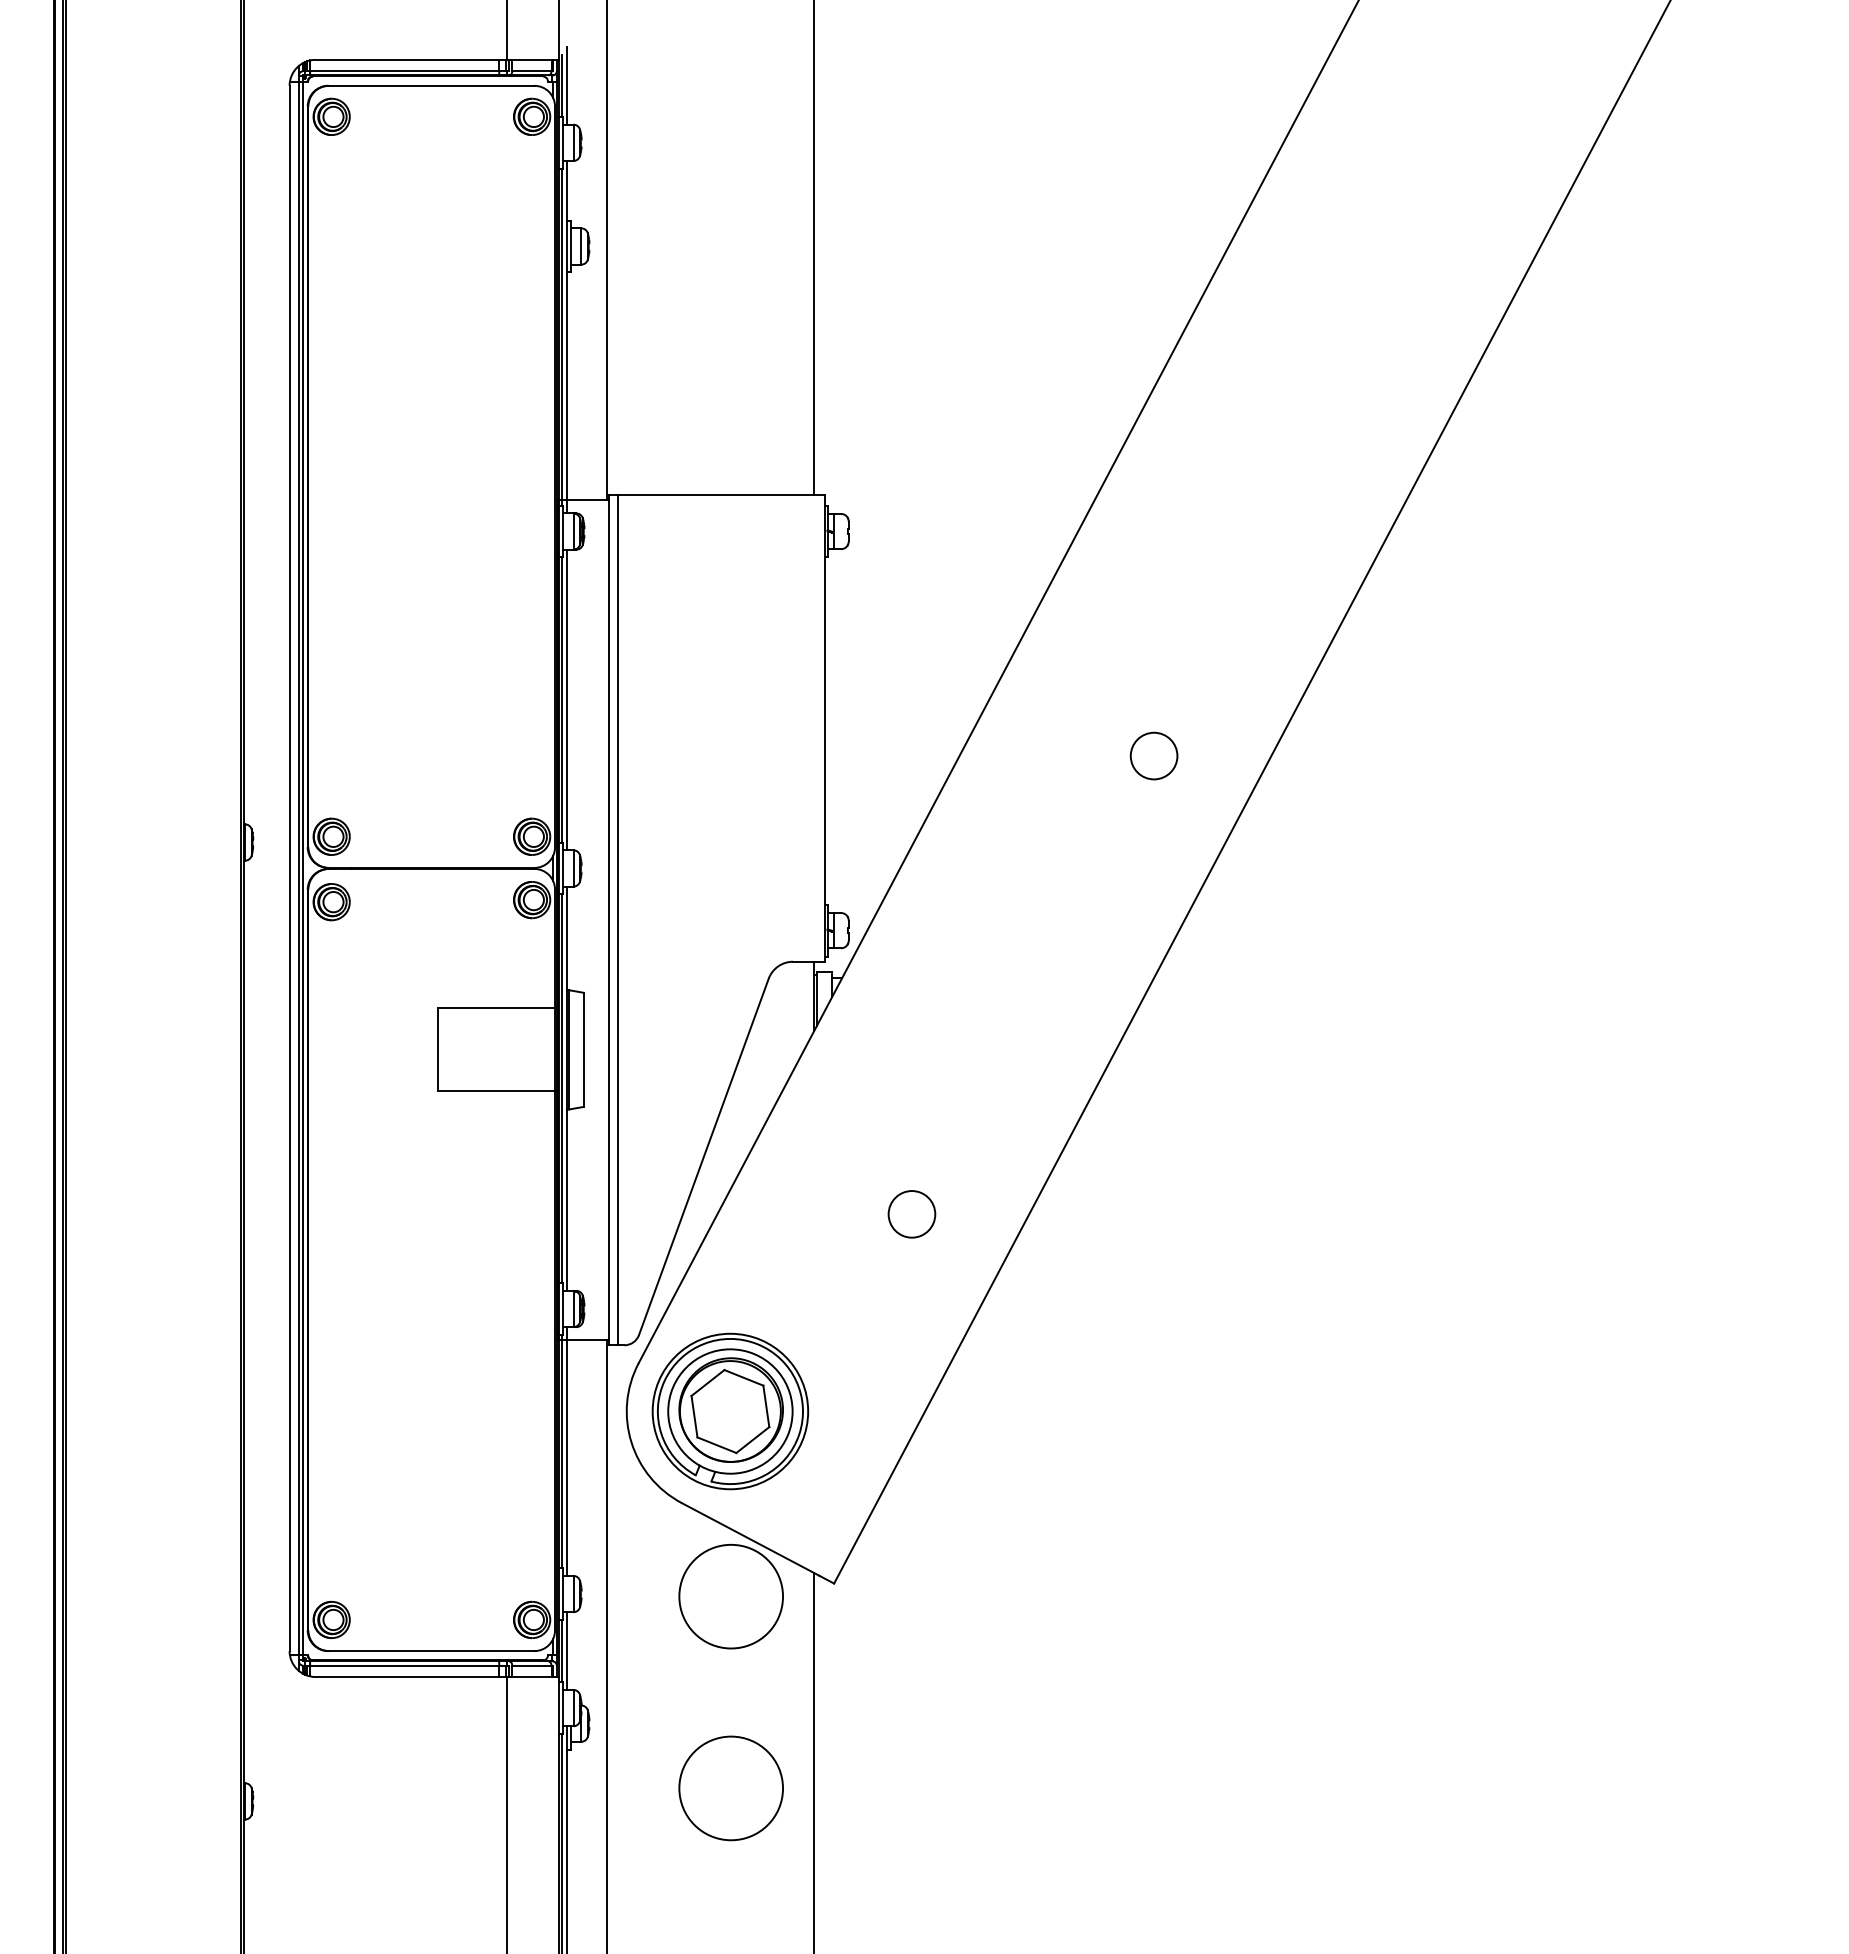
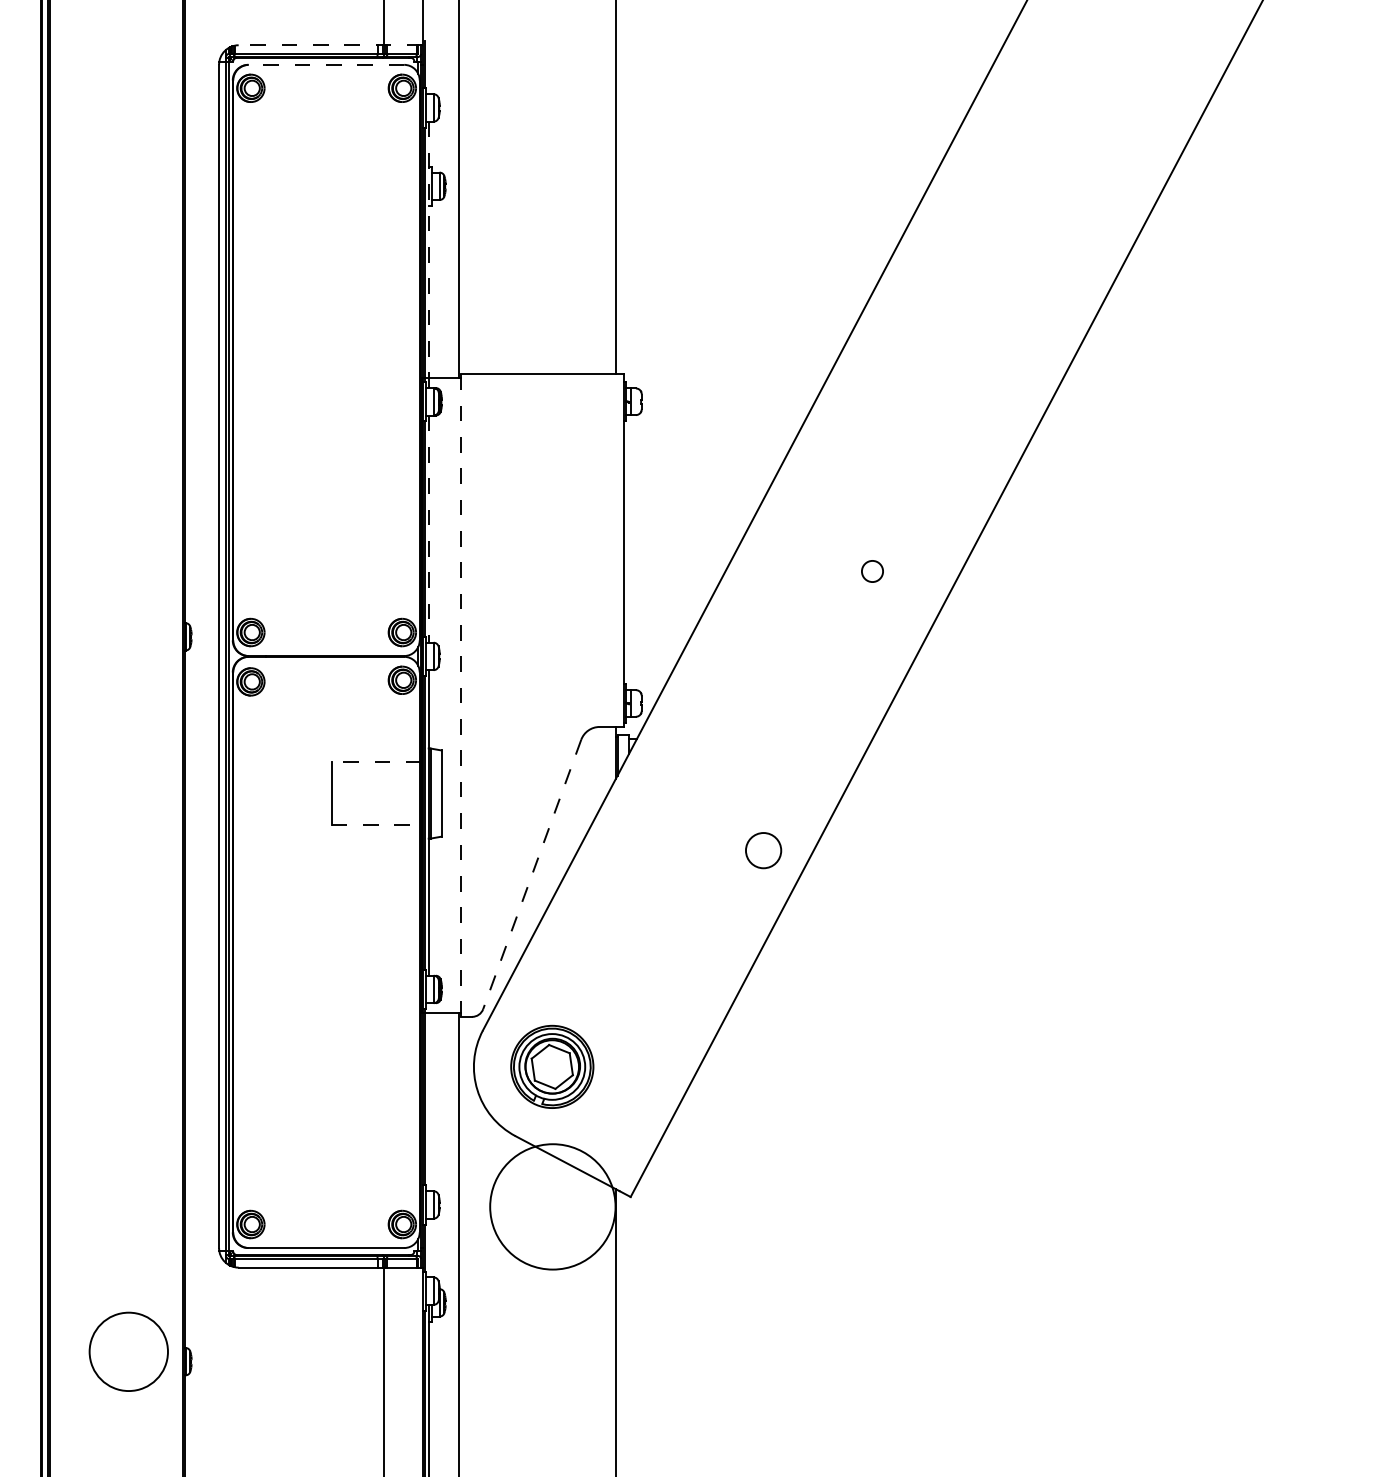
line: (437, 59) -> (330, 44), solid -> dashed
line: (430, 85) -> (325, 64), solid -> dashed
line: (566, 85) -> (428, 64), removed
line: (566, 337) -> (428, 255), solid -> dashed
line: (566, 700) -> (428, 529), solid -> dashed
circle: (1153, 755) -> (872, 571), size x0.6
line: (609, 919) -> (460, 695), solid -> dashed
line: (617, 920) -> (466, 695), removed
line: (497, 1008) -> (376, 762), solid -> dashed
line: (497, 1091) -> (376, 825), solid -> dashed
line: (703, 1156) -> (531, 874), solid -> dashed
circle: (911, 1214) -> (763, 850), moved
part: (730, 1411) -> (552, 1066), size x0.7
line: (566, 1451) -> (428, 1097), removed
circle: (731, 1596) -> (553, 1206), size x1.6
line: (566, 1650) -> (428, 1247), removed
circle: (730, 1788) -> (128, 1351), moved

